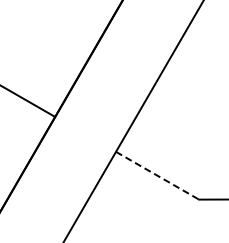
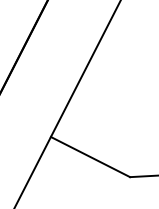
line: (157, 175) -> (90, 156), dashed -> solid

